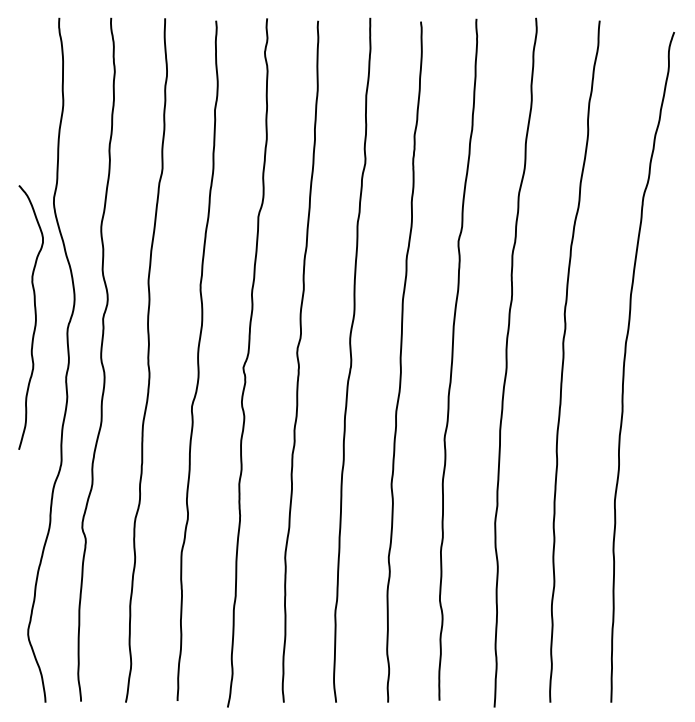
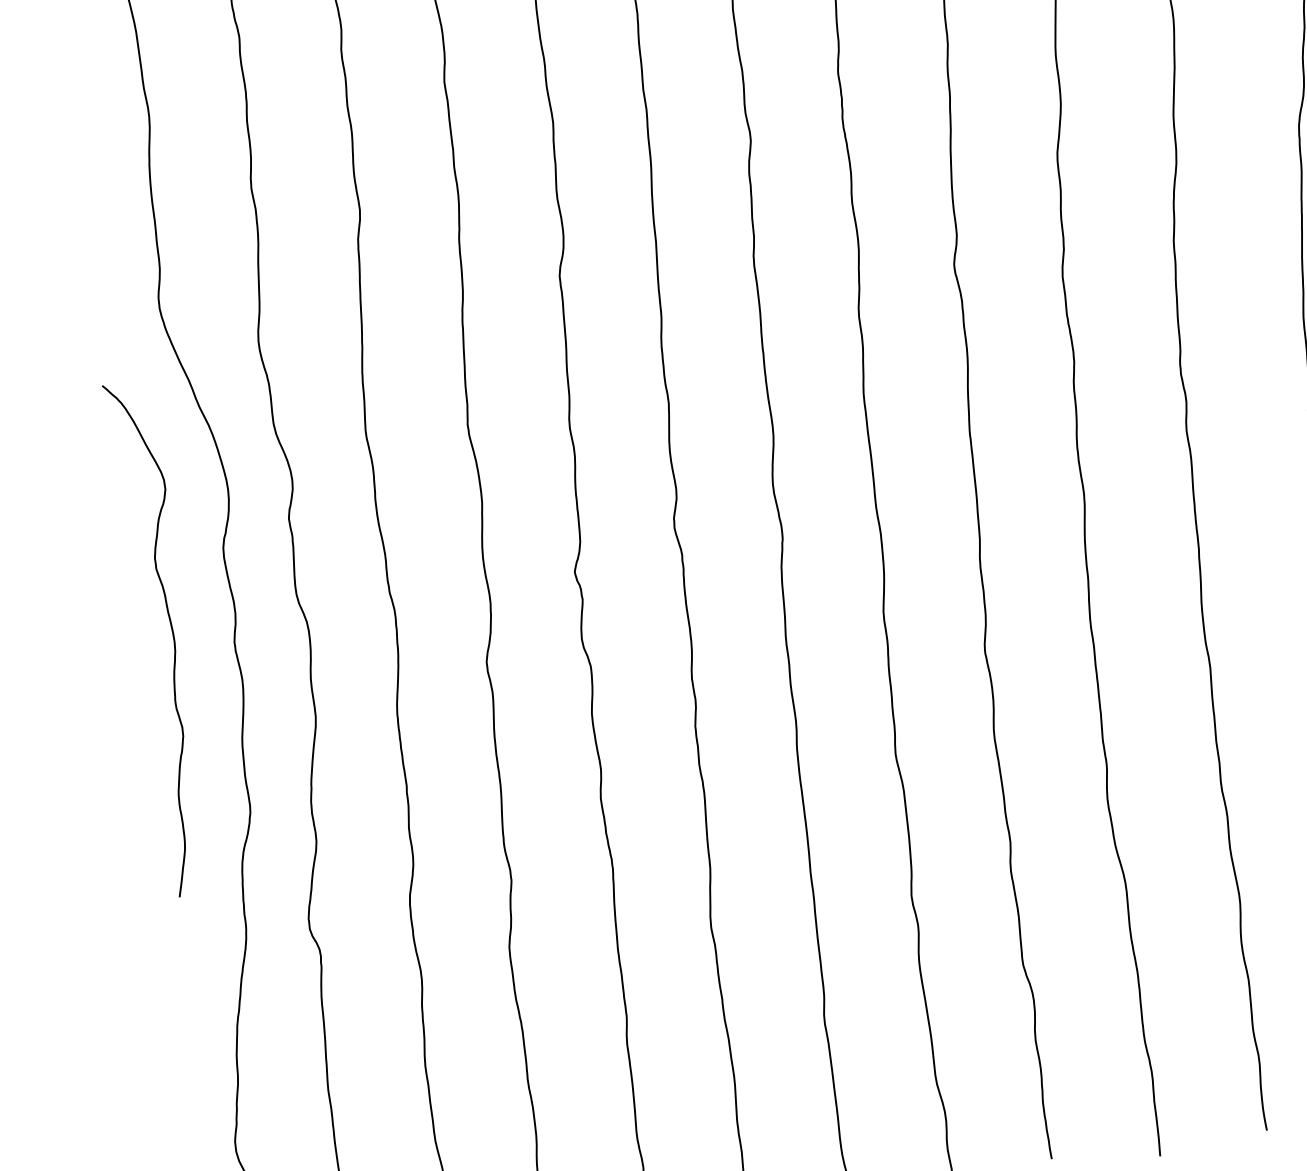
curve: (34, 314) -> (170, 630), moved

